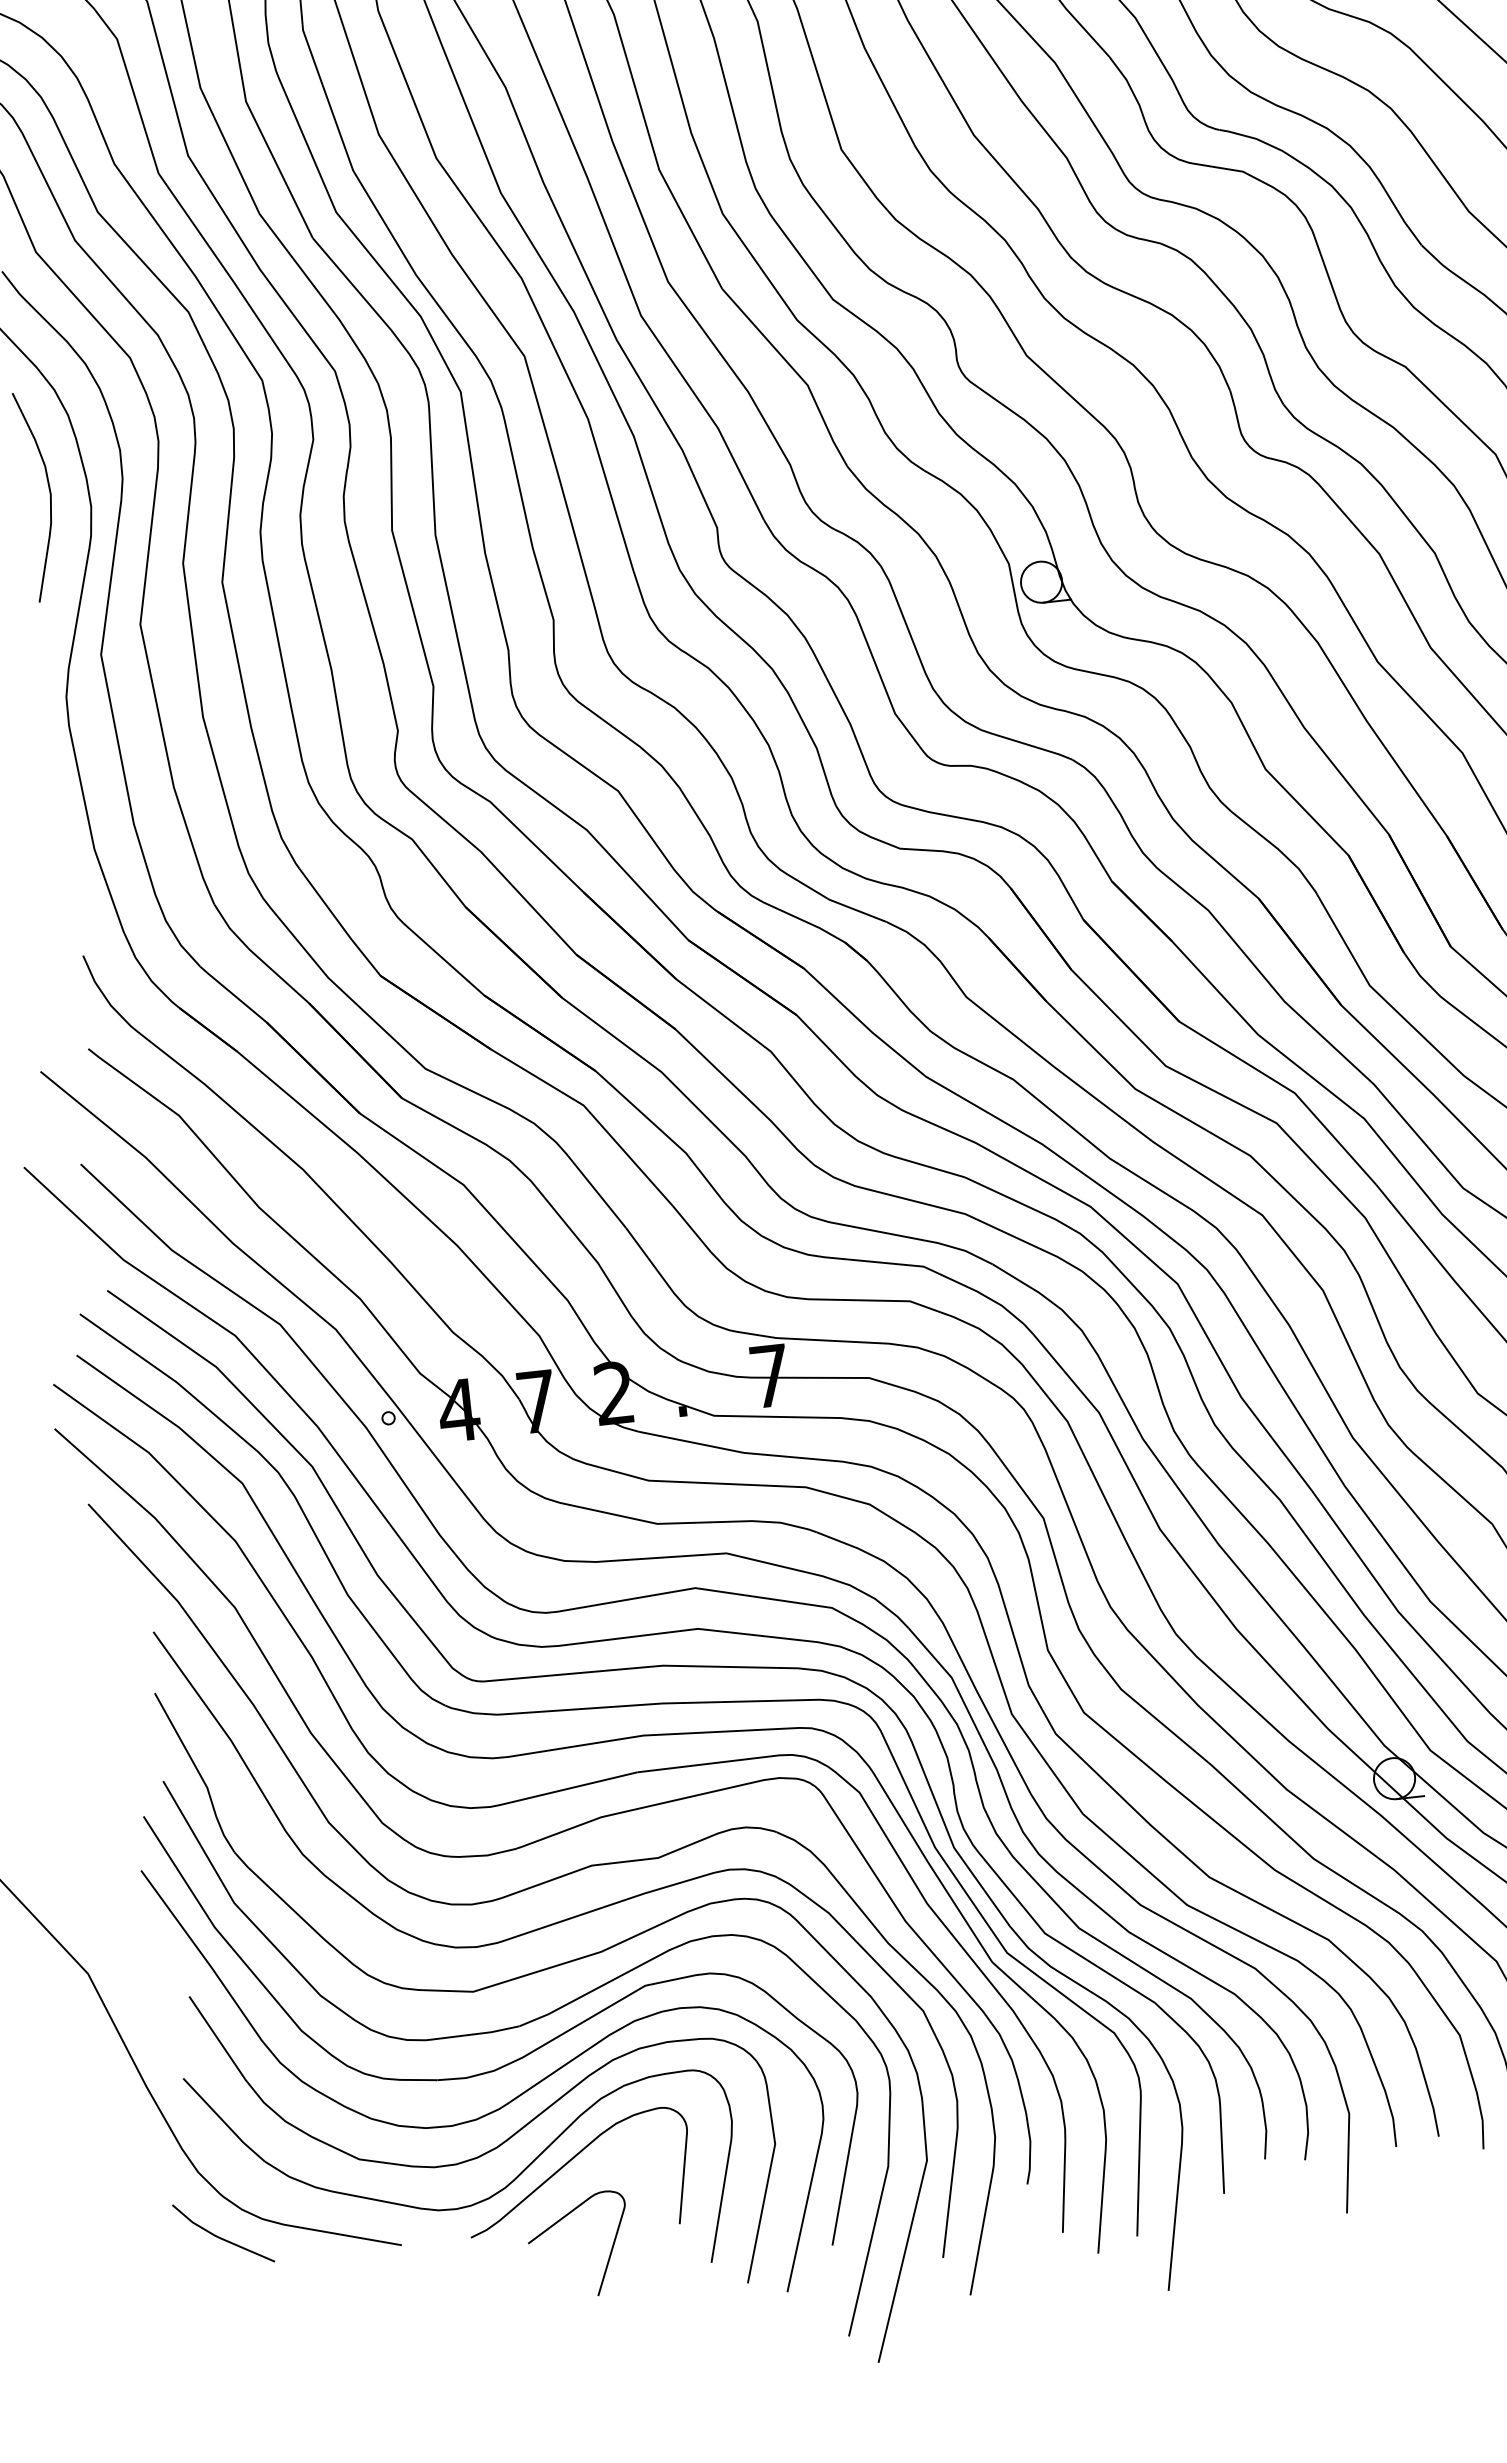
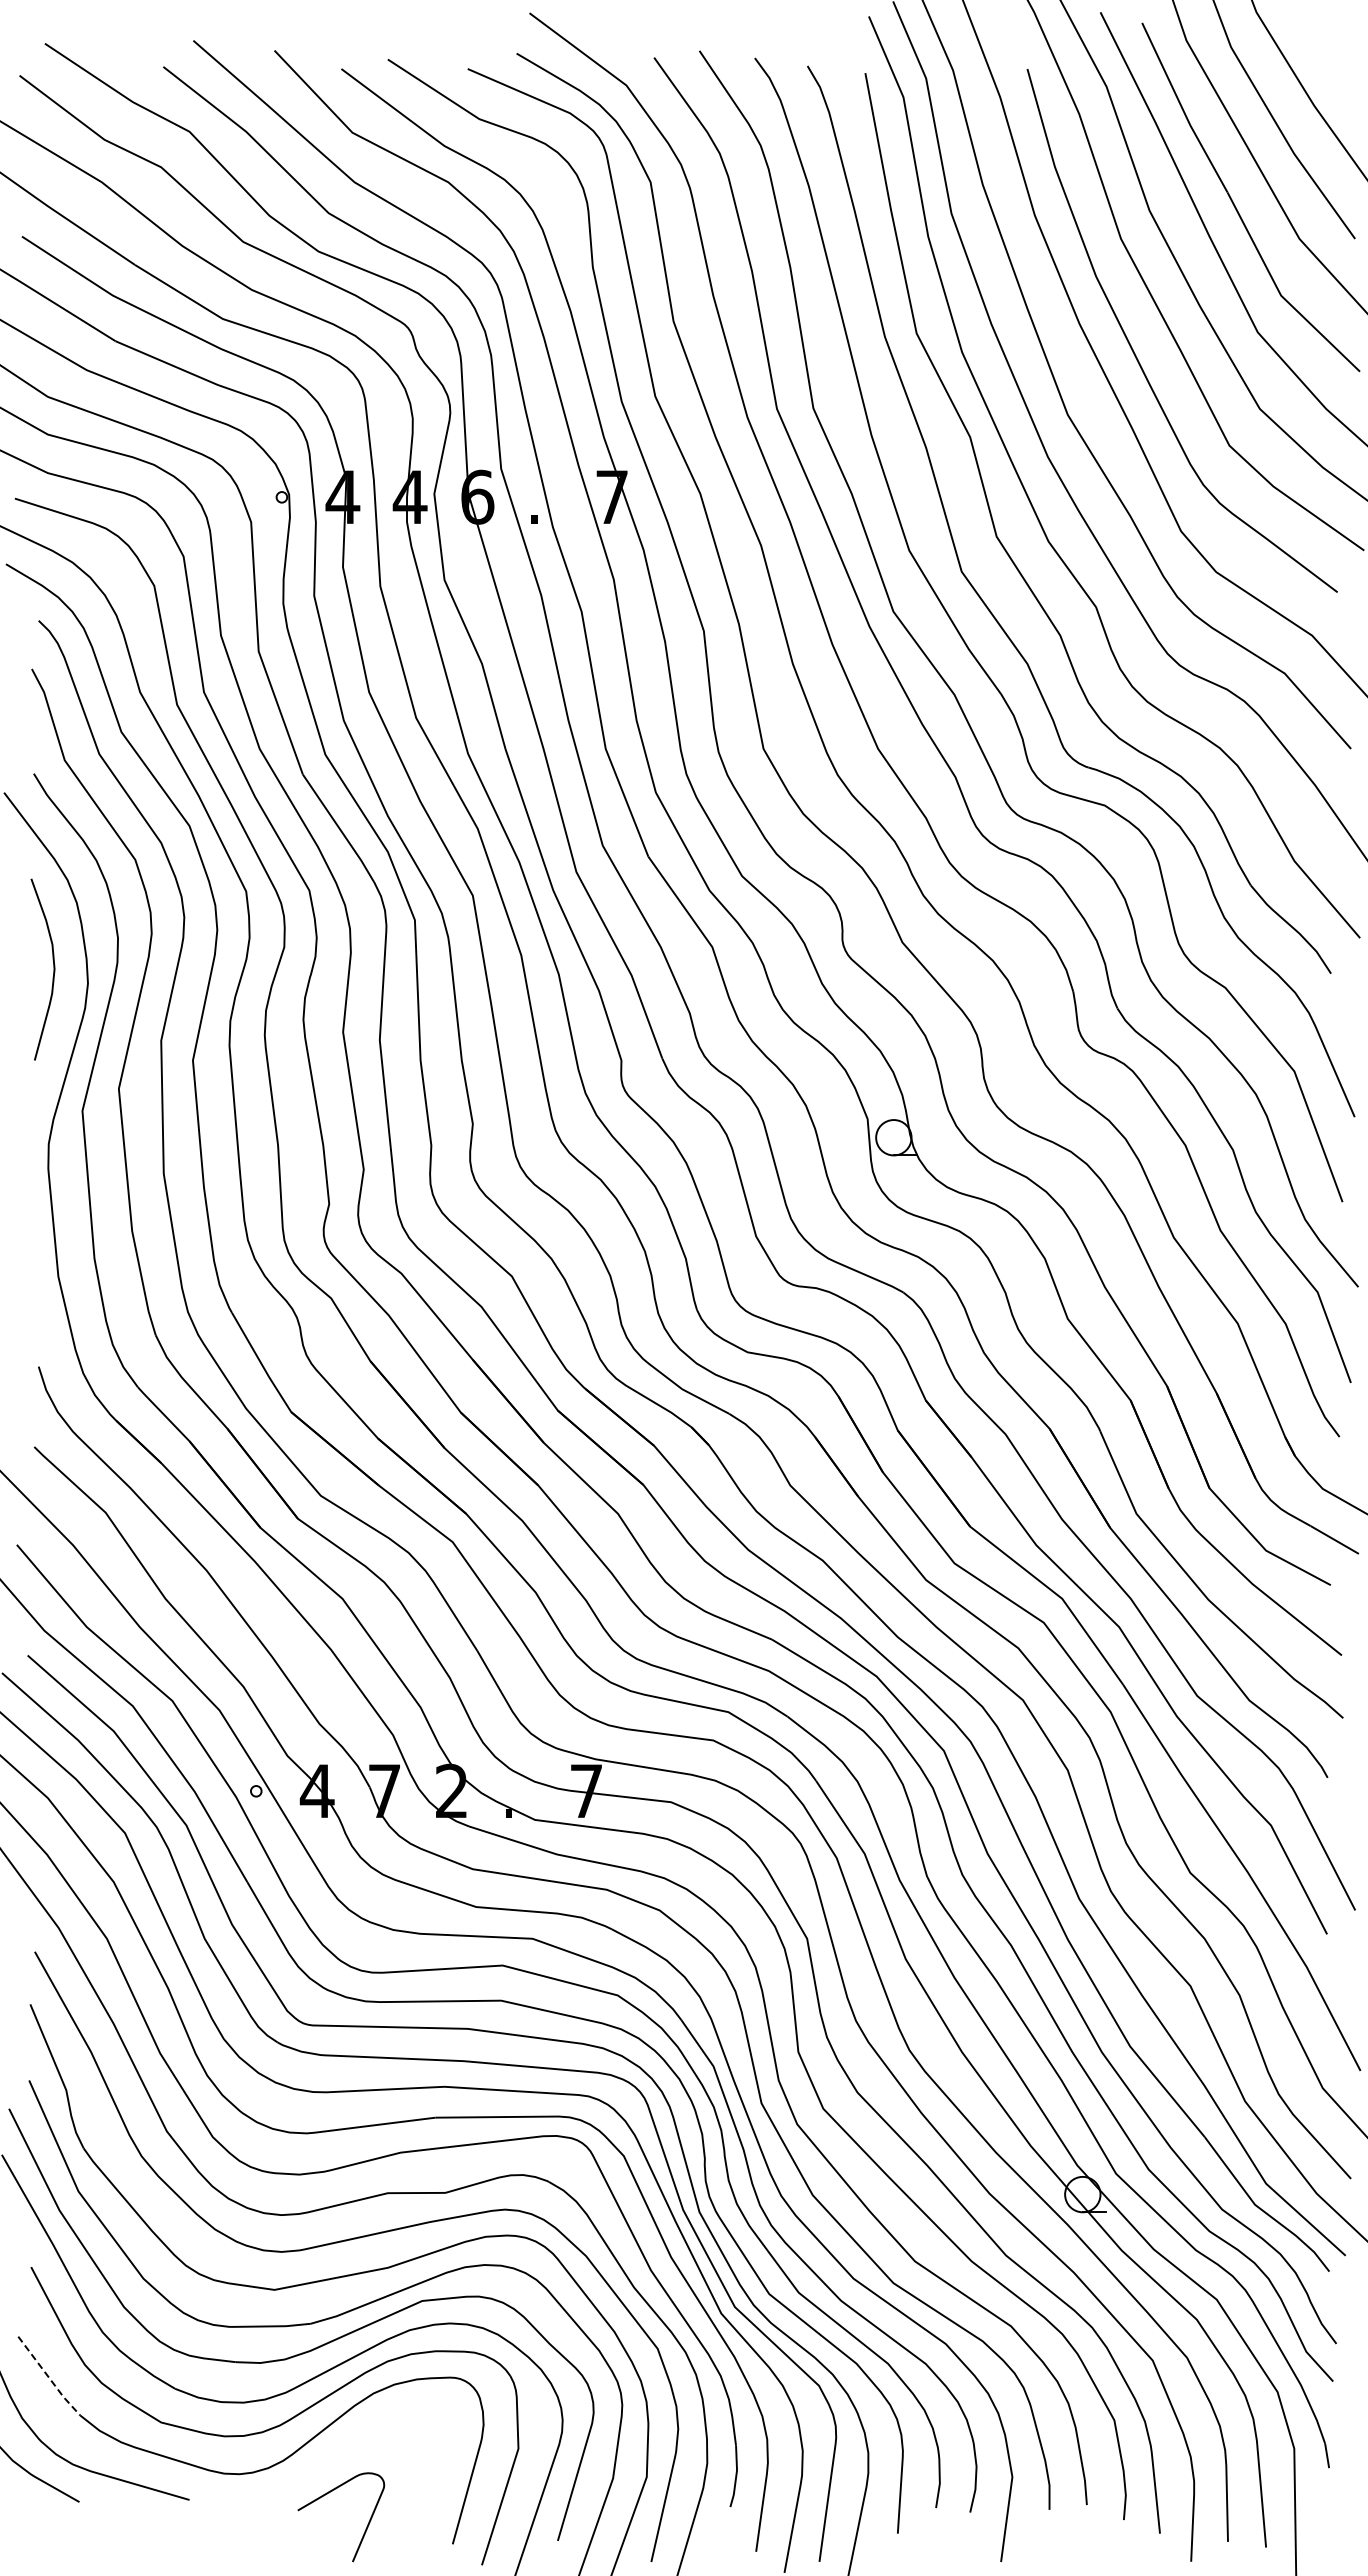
line: (223, 2121) -> (48, 2377), solid -> dashed
curve: (569, 2163) -> (340, 2445), removed

